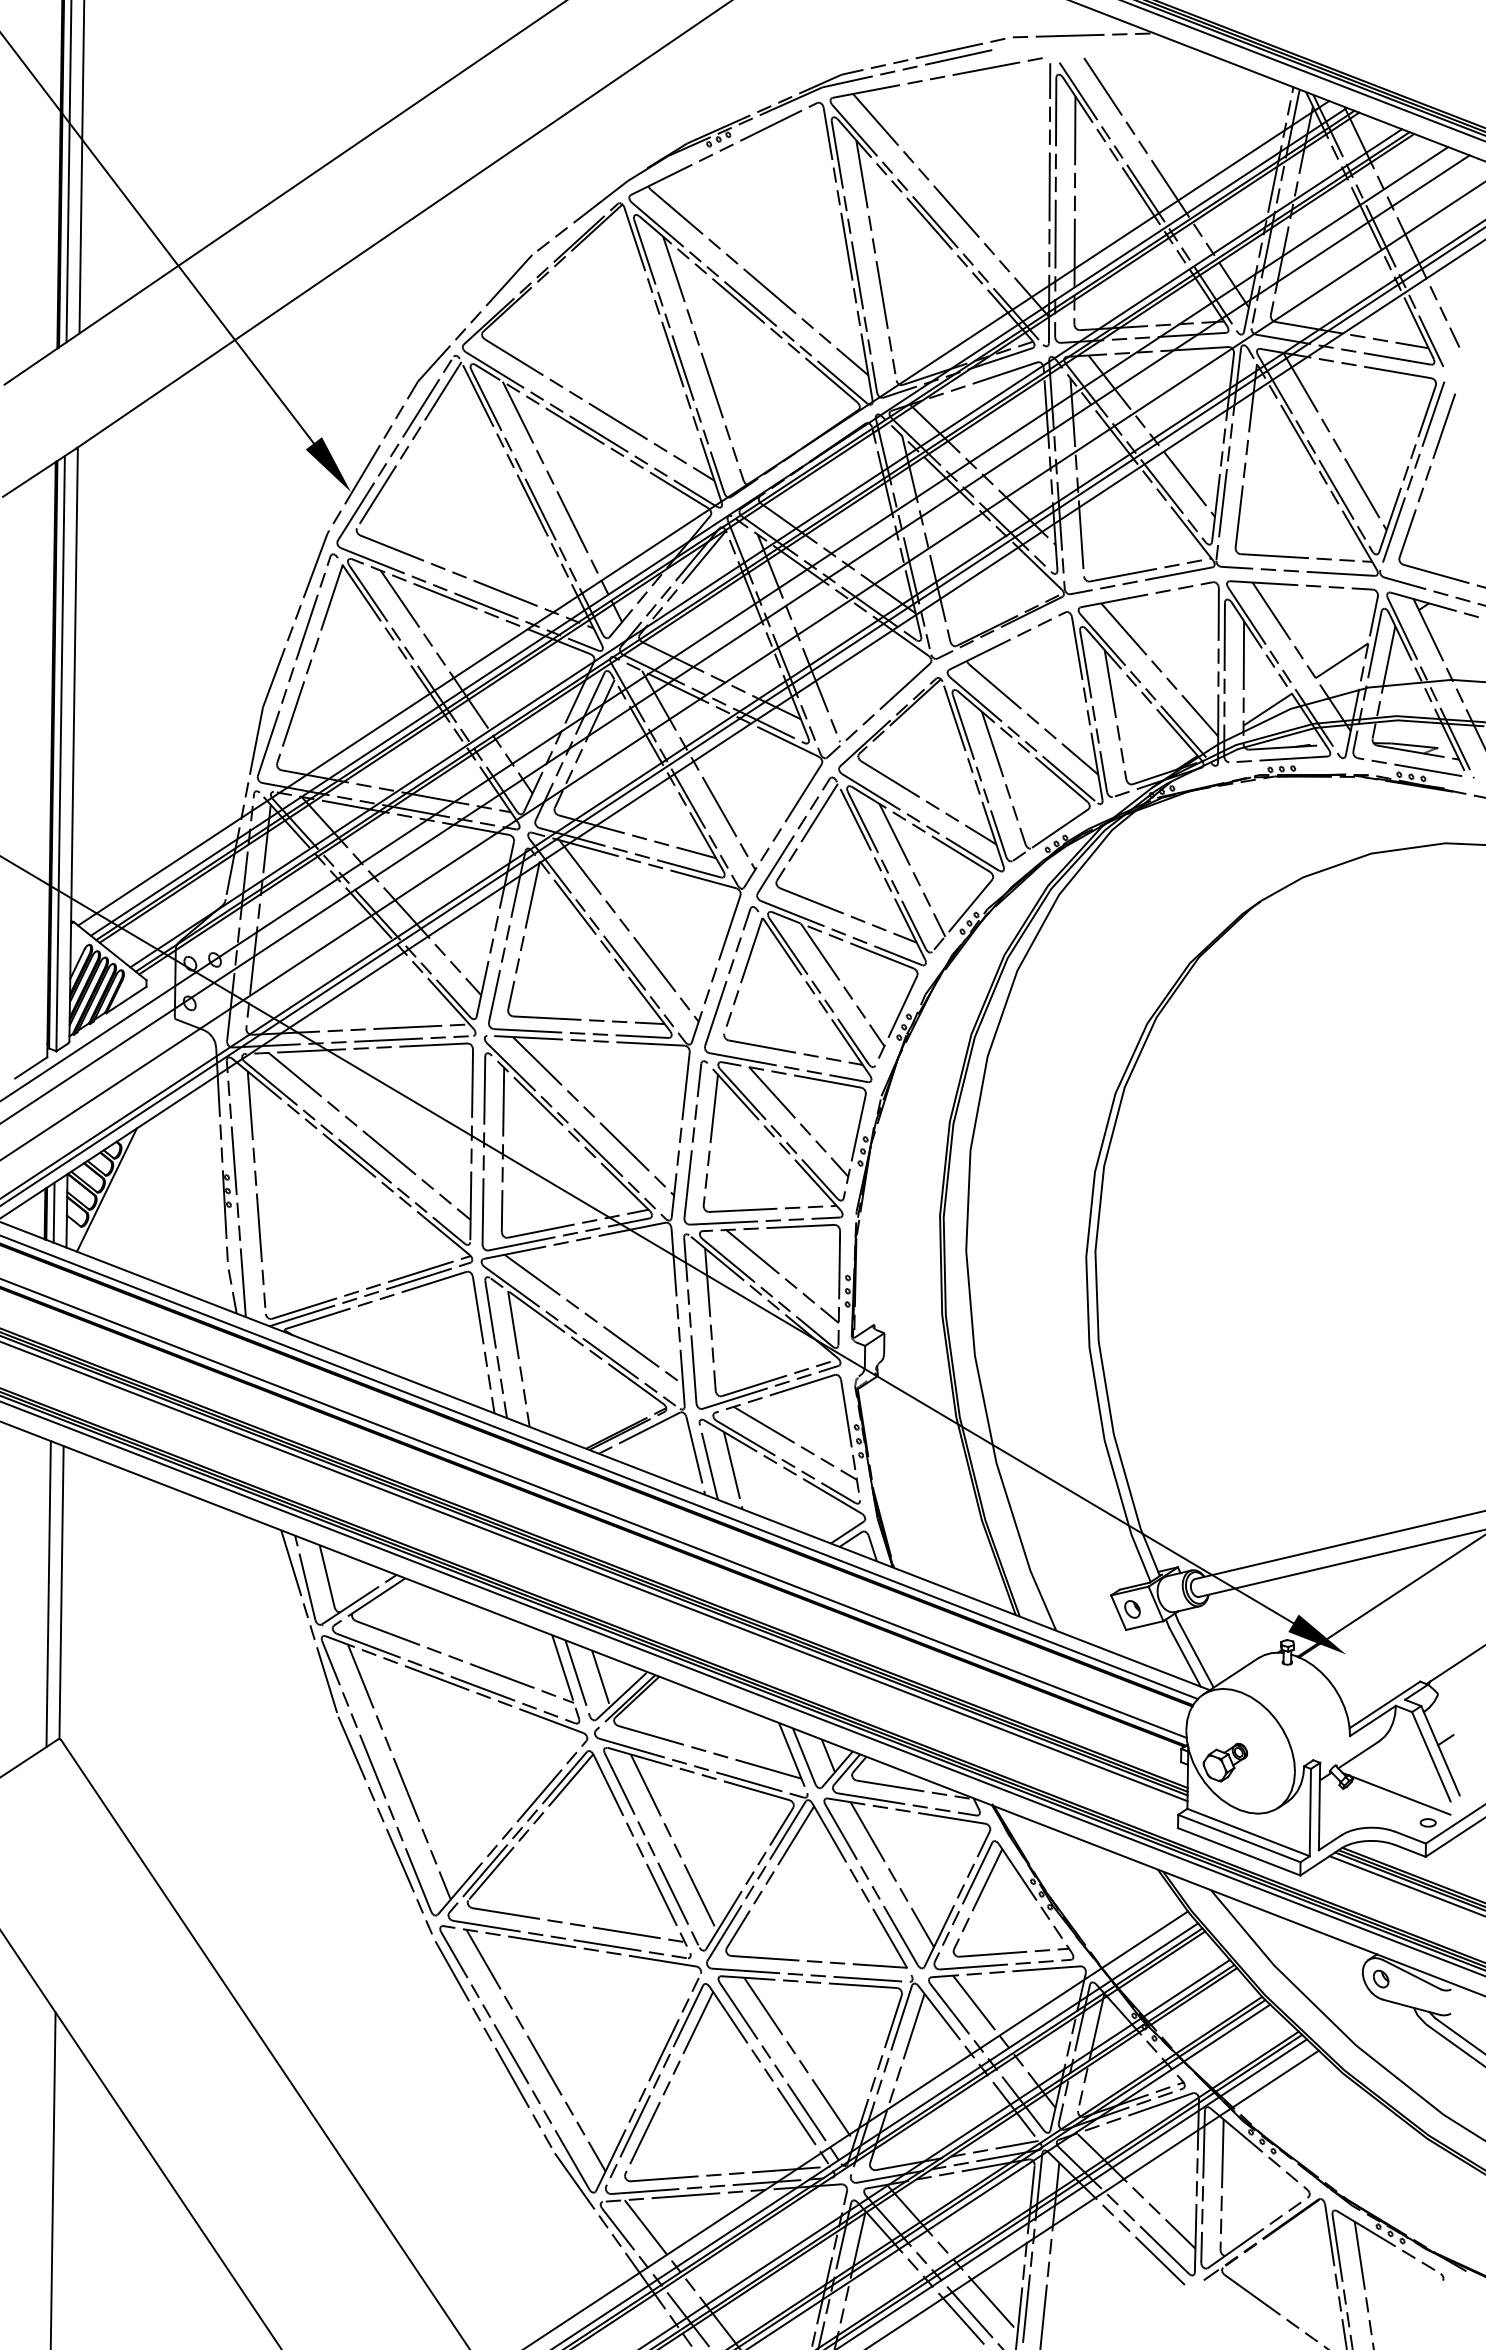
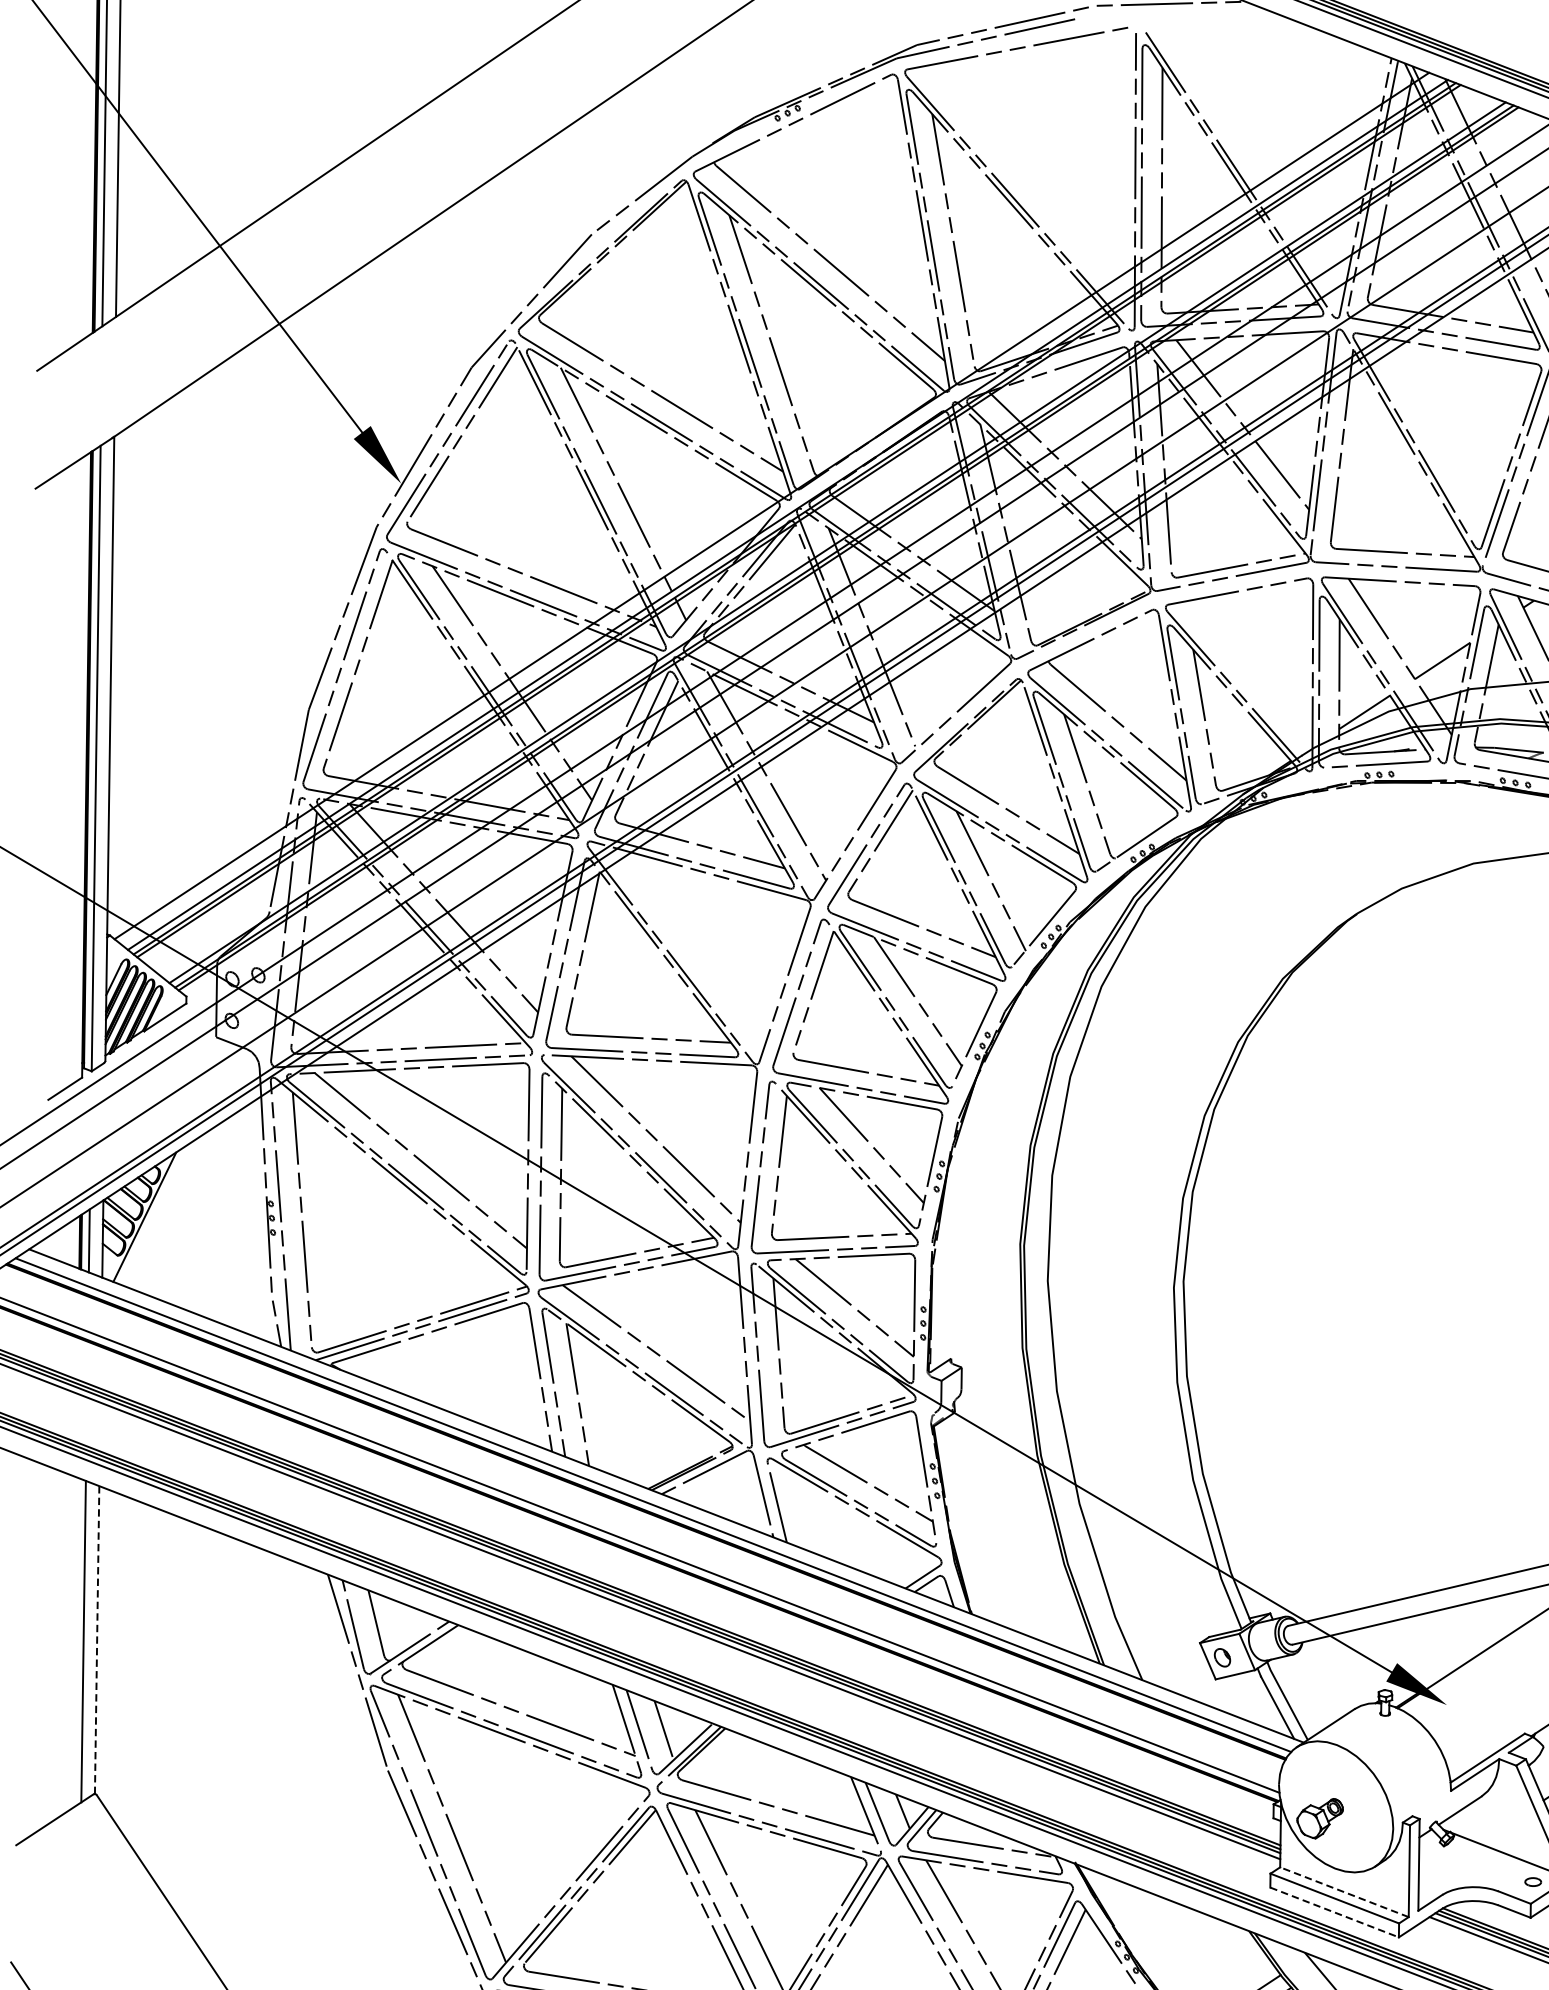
line: (1166, 182) -> (1258, 158), removed
line: (951, 204) -> (1032, 181), removed
line: (1334, 441) -> (1434, 430), removed
line: (1159, 669) -> (1250, 670), removed
line: (628, 930) -> (692, 944), removed
line: (732, 1470) -> (802, 1511), removed
line: (61, 1592) -> (97, 1640), solid -> dashed
line: (1248, 1832) -> (1344, 1892), solid -> dashed
line: (1239, 1851) -> (1334, 1912), solid -> dashed

